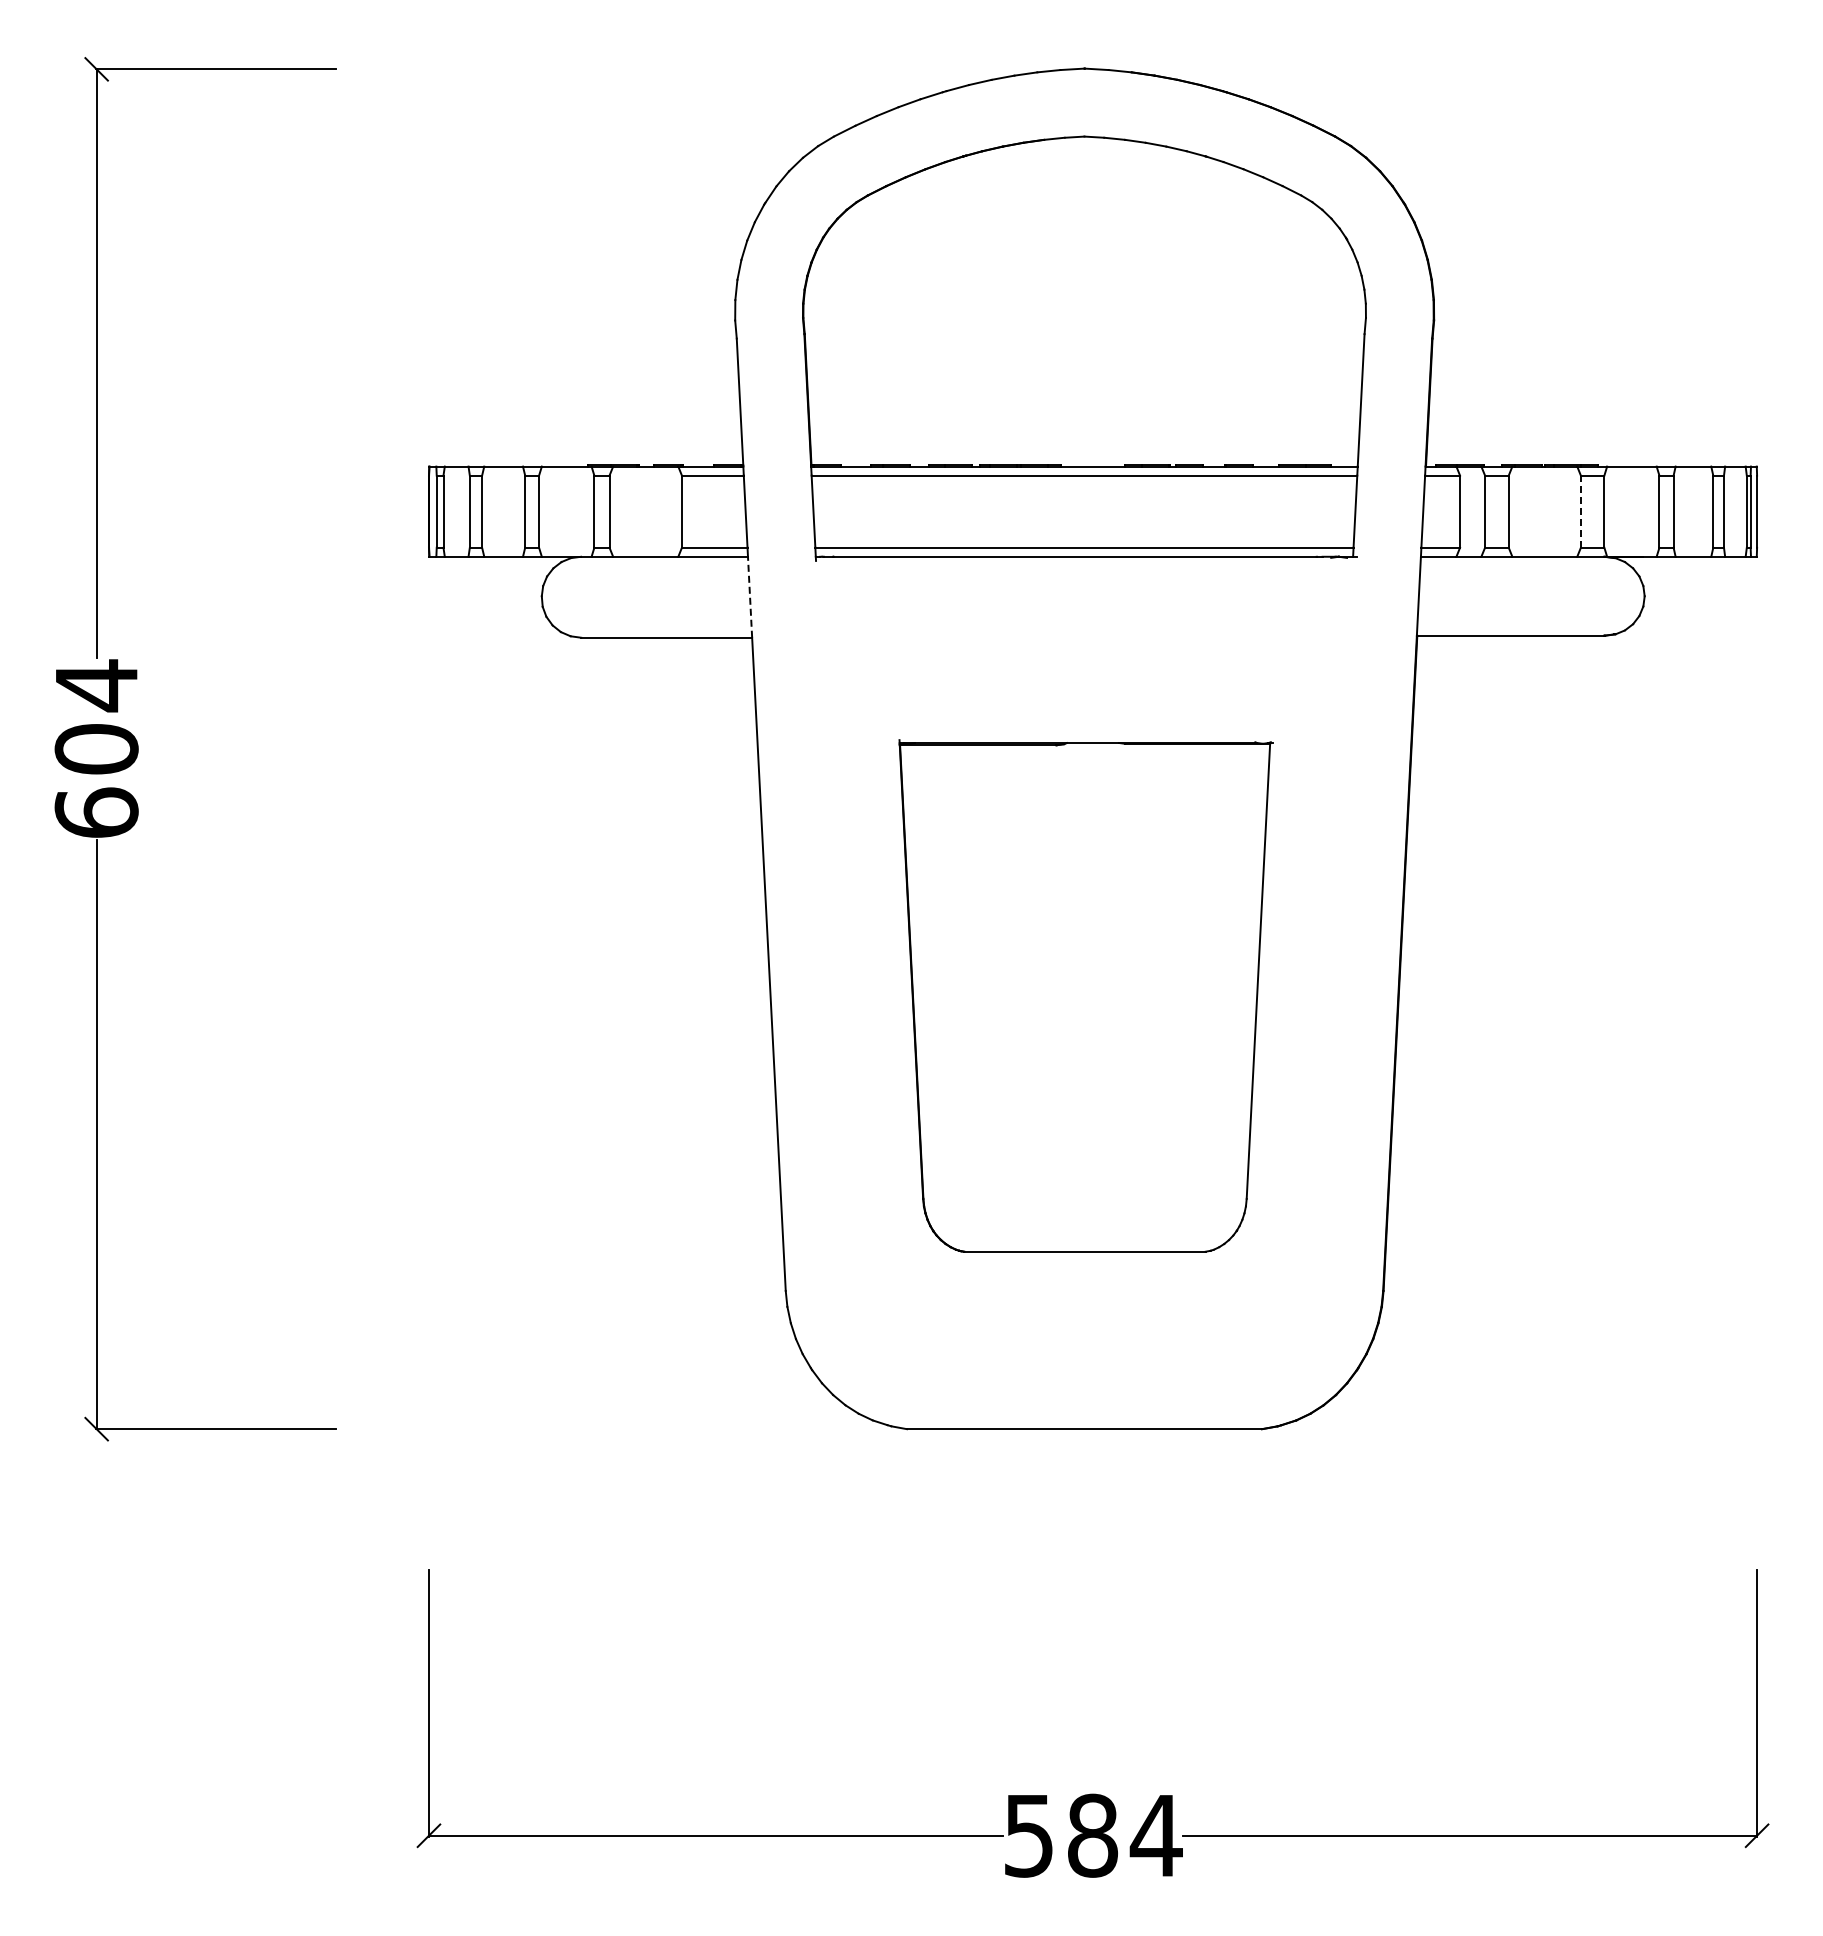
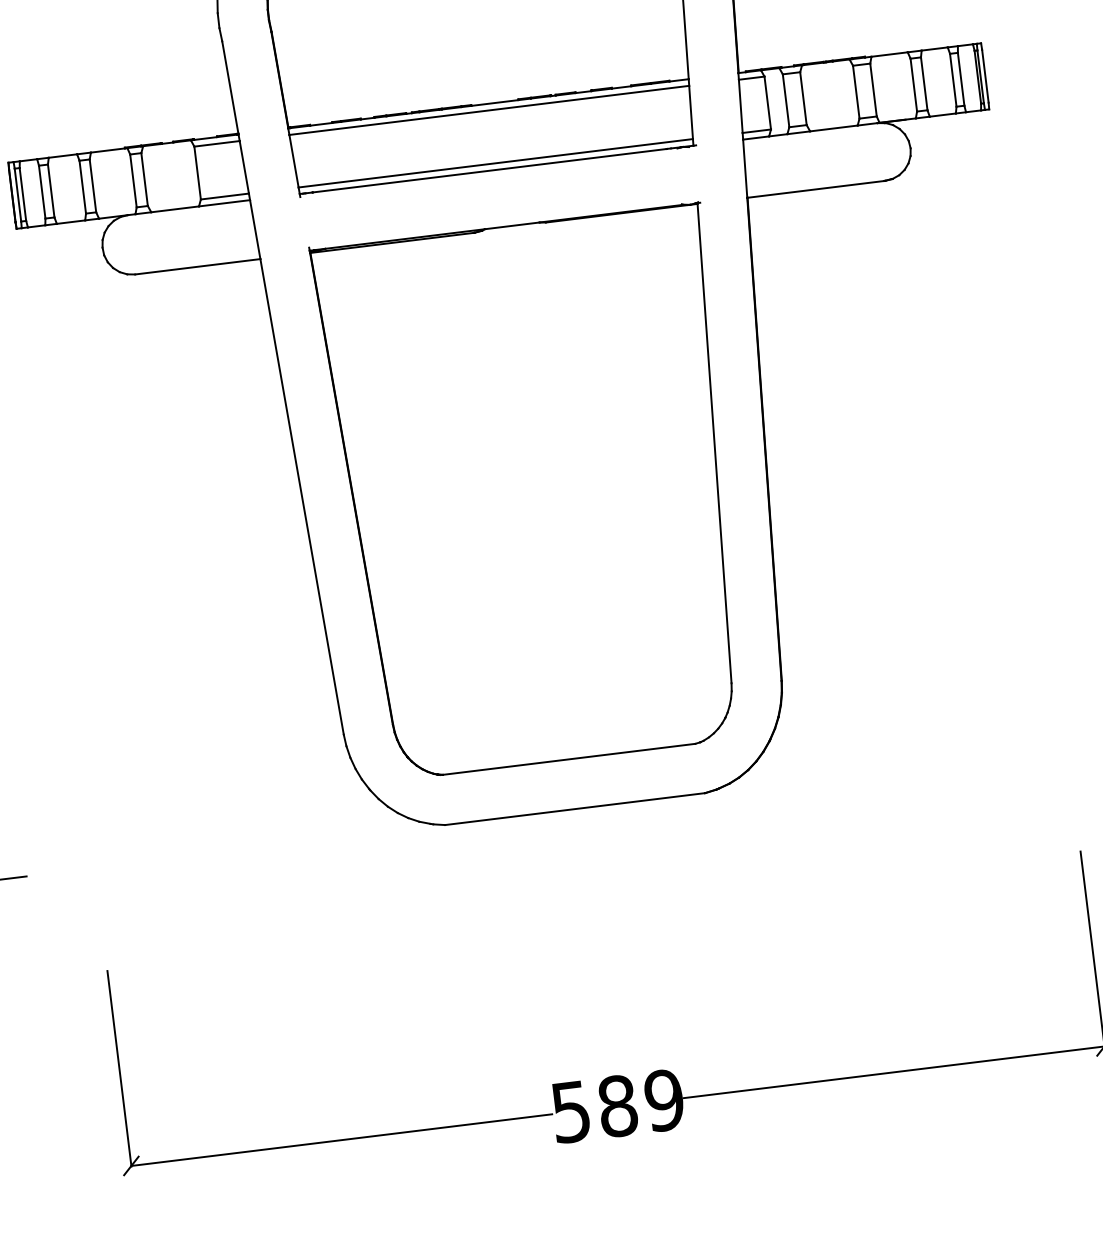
line: (1580, 511) -> (855, 92), dashed -> solid
line: (750, 597) -> (255, 229), dashed -> solid
part: (1085, 995) -> (536, 491), size x1.43
text: (1155, 1835) -> (663, 1100), 584 -> 589

